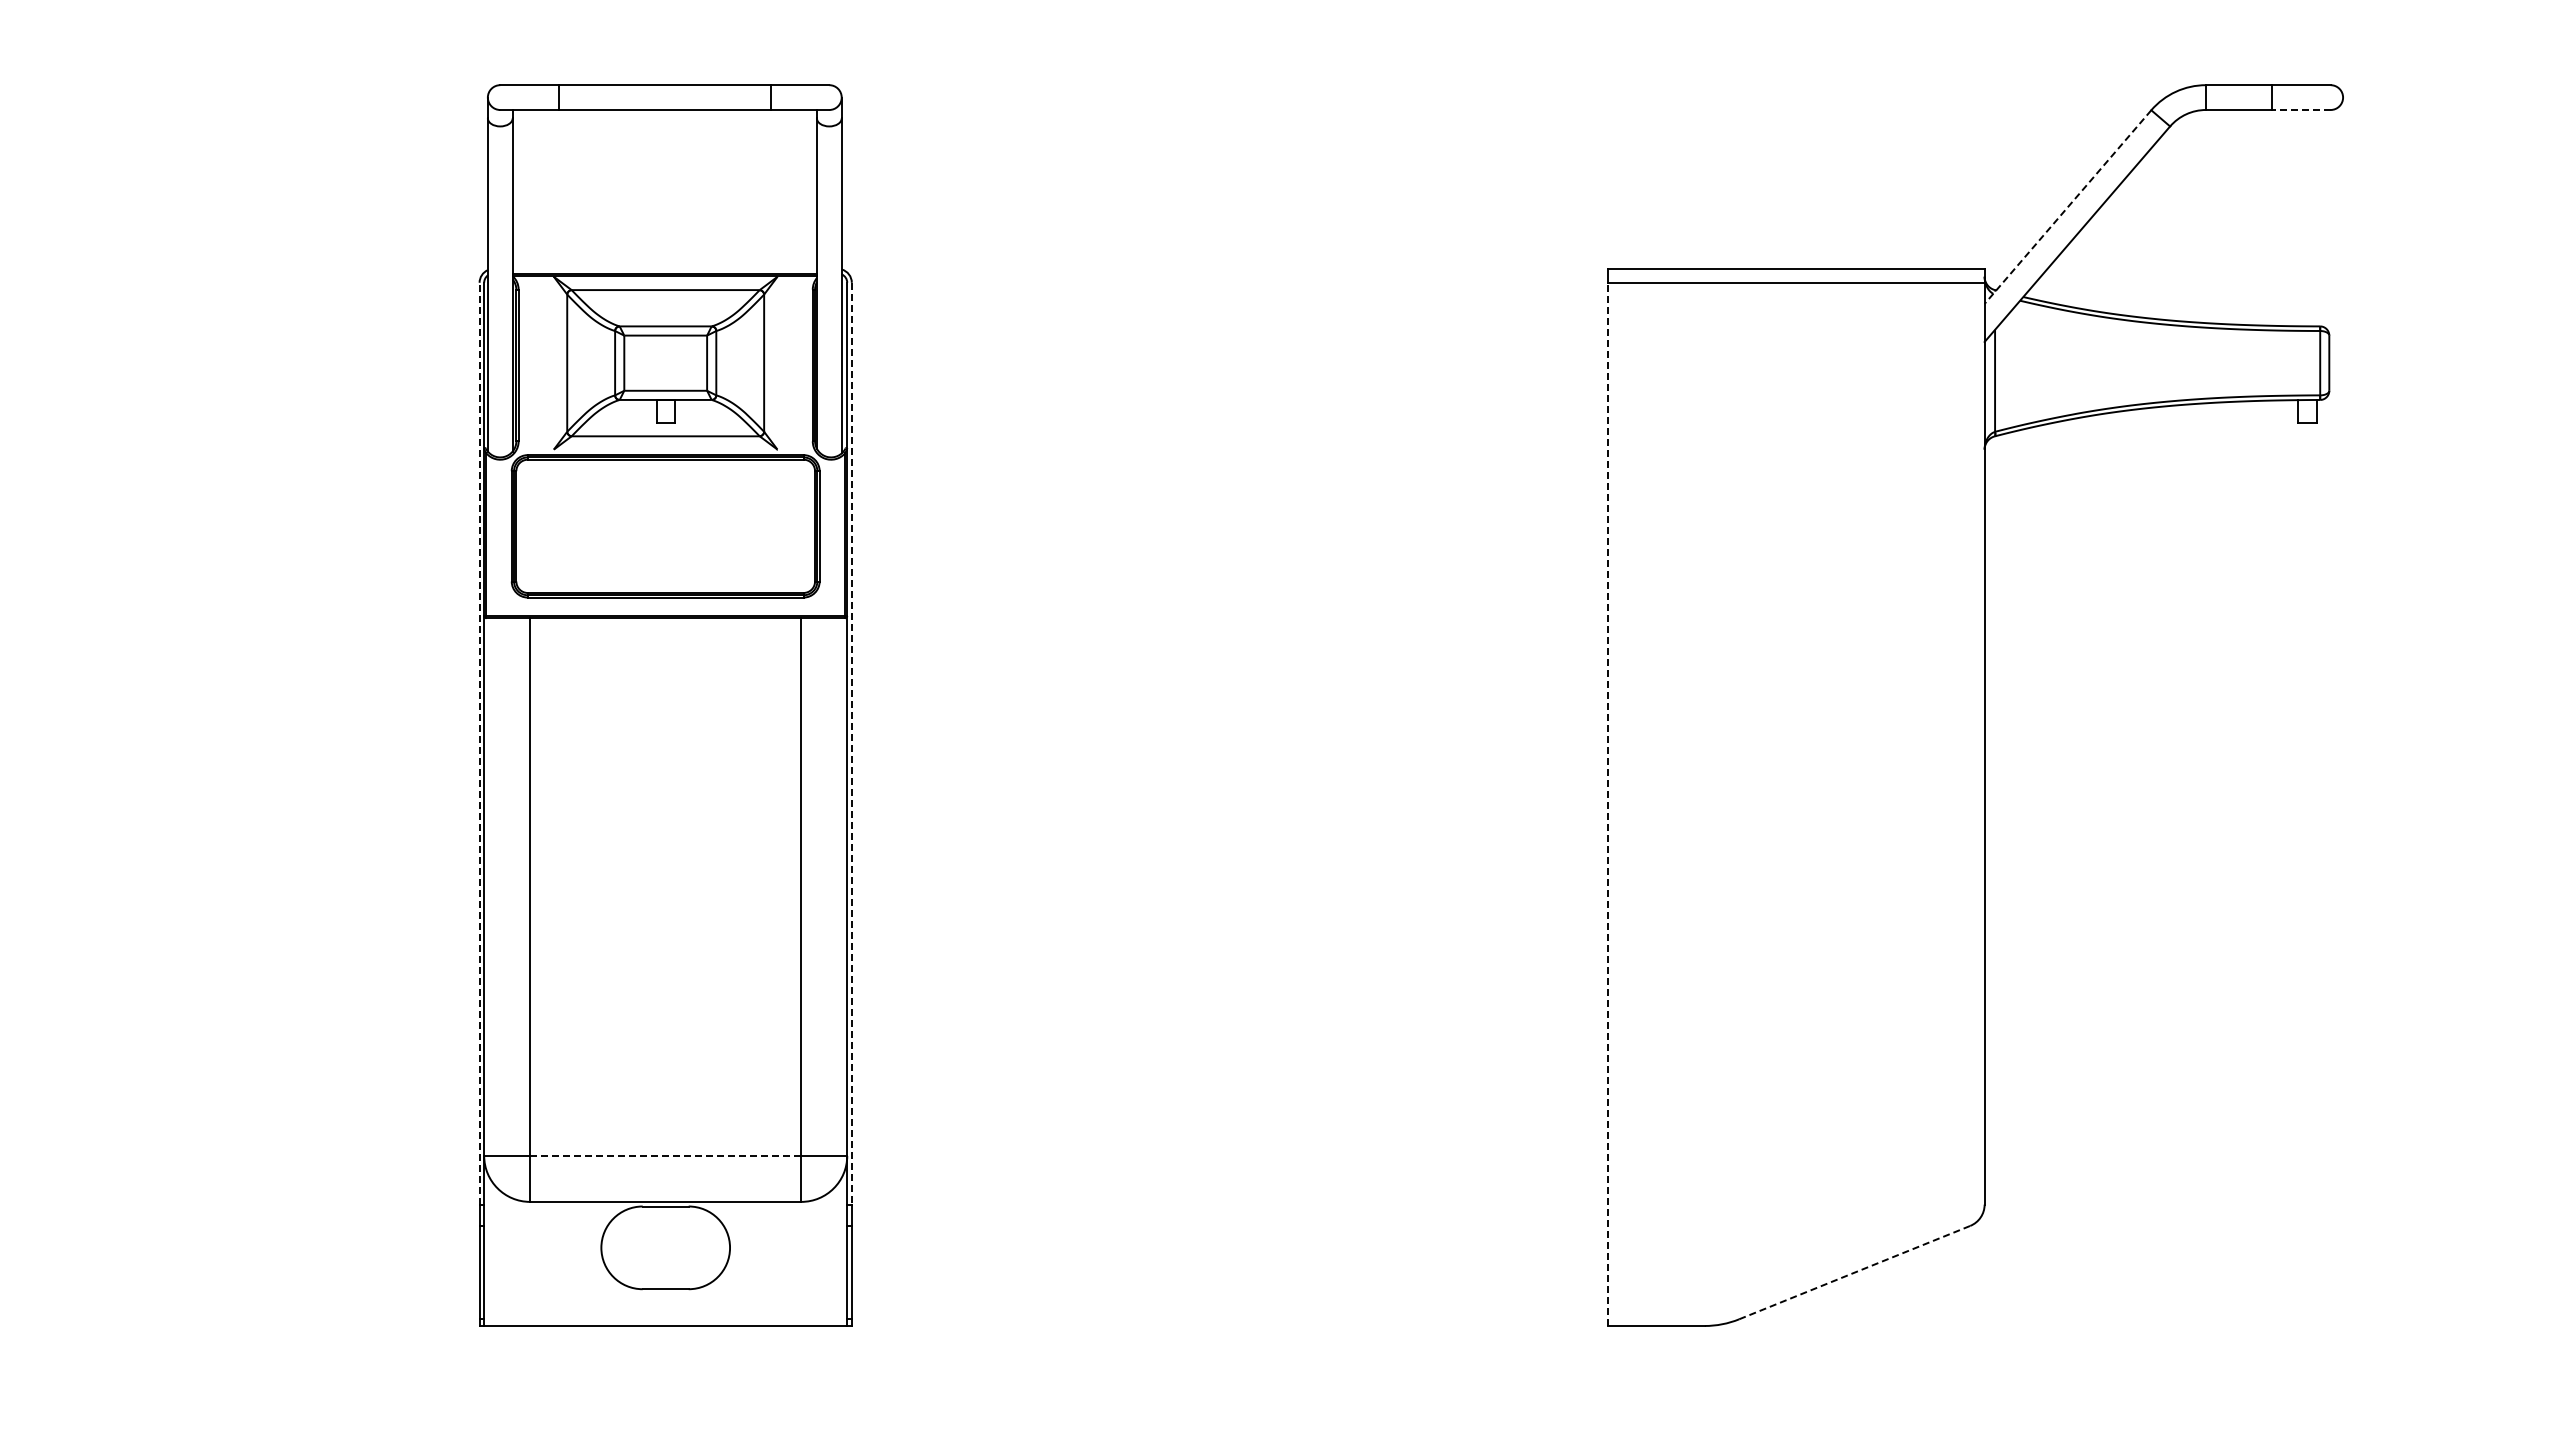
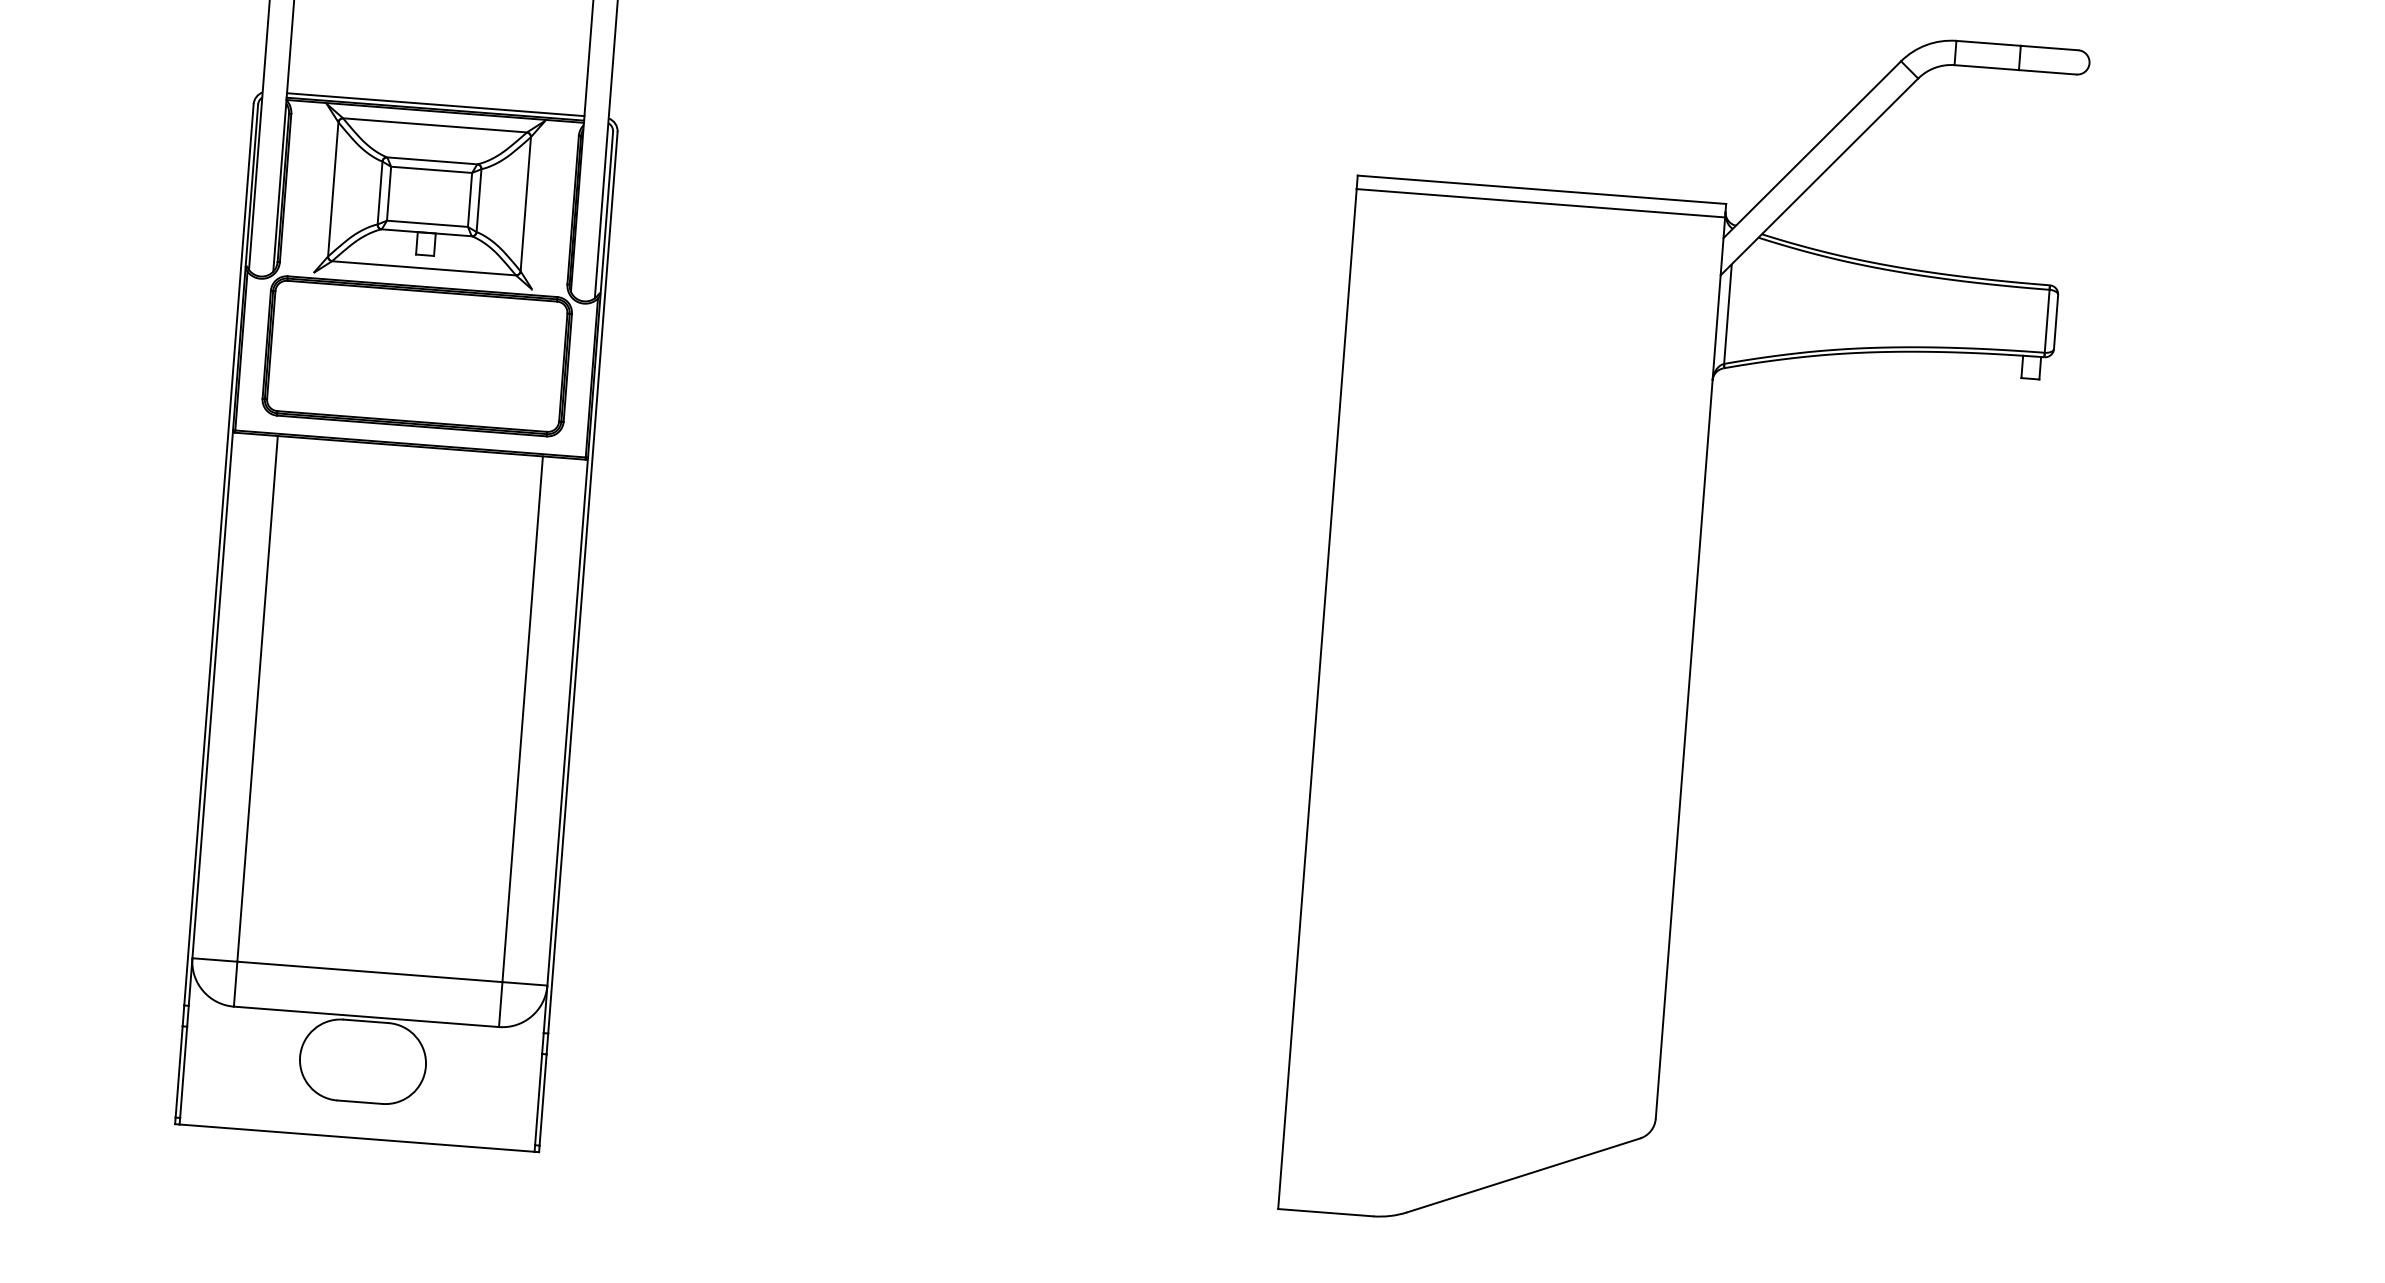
line: (2300, 110) -> (2046, 72), dashed -> solid
line: (2067, 207) -> (1811, 150), dashed -> solid
line: (664, 269) -> (435, 105), added
line: (479, 743) -> (218, 554), dashed -> solid
line: (851, 743) -> (582, 582), dashed -> solid
line: (1607, 804) -> (1317, 699), dashed -> solid
line: (665, 1155) -> (369, 971), dashed -> solid
line: (1854, 1272) -> (1523, 1175), dashed -> solid

